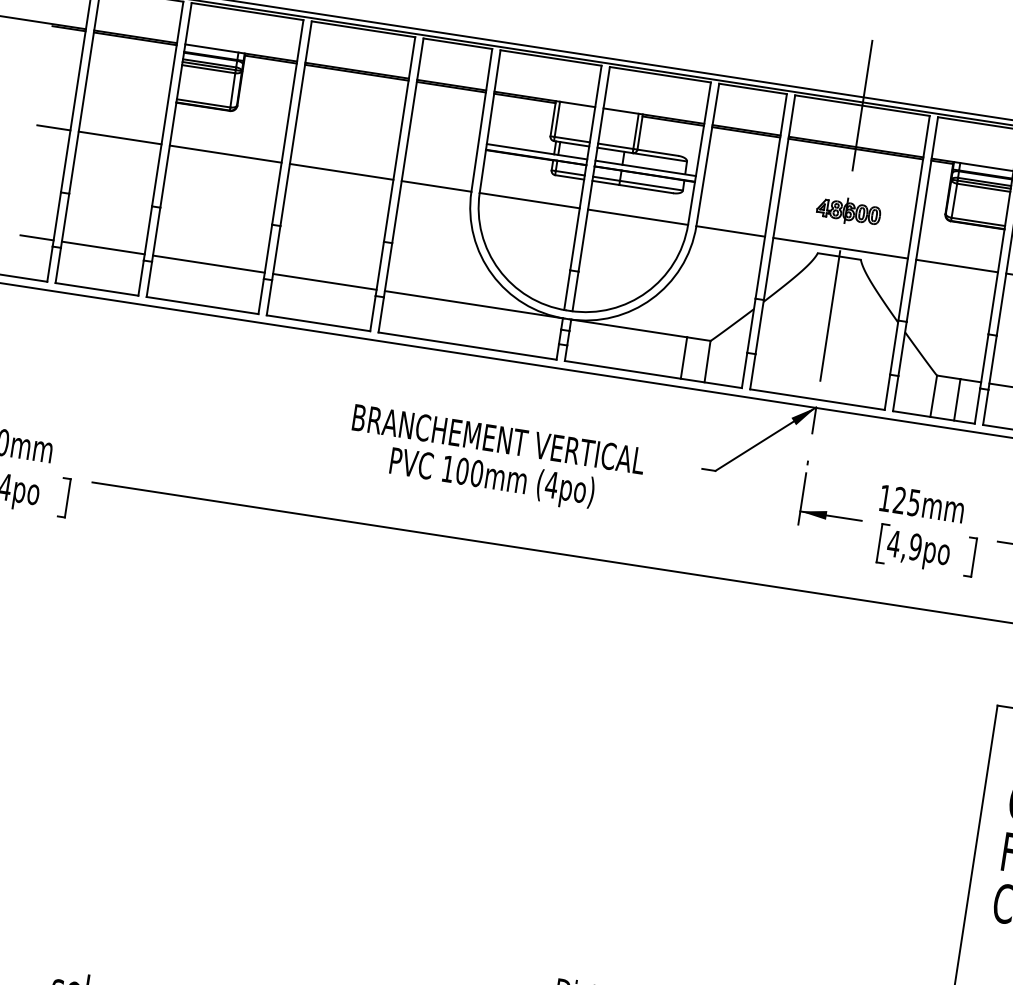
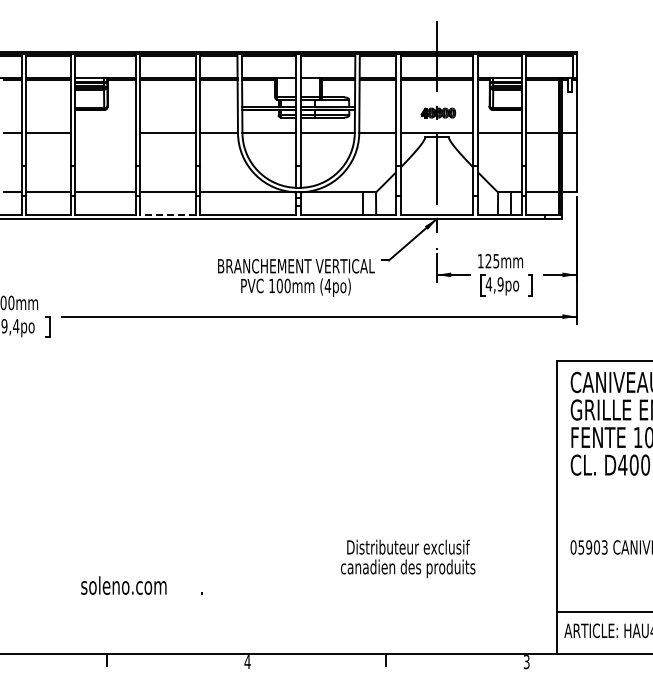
line: (225, 155) -> (105, 133), removed
line: (319, 323) -> (168, 214), solid -> dashed
text: (495, 462) -> (296, 278), moved

